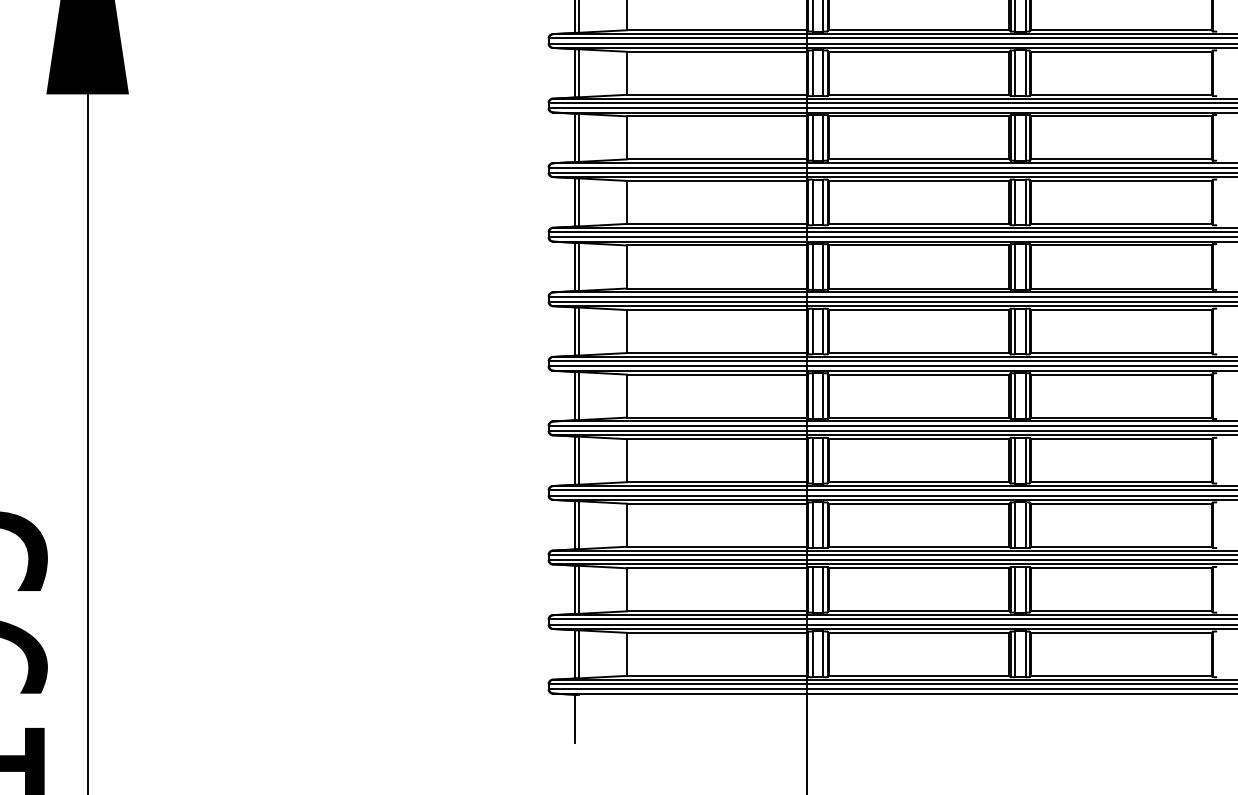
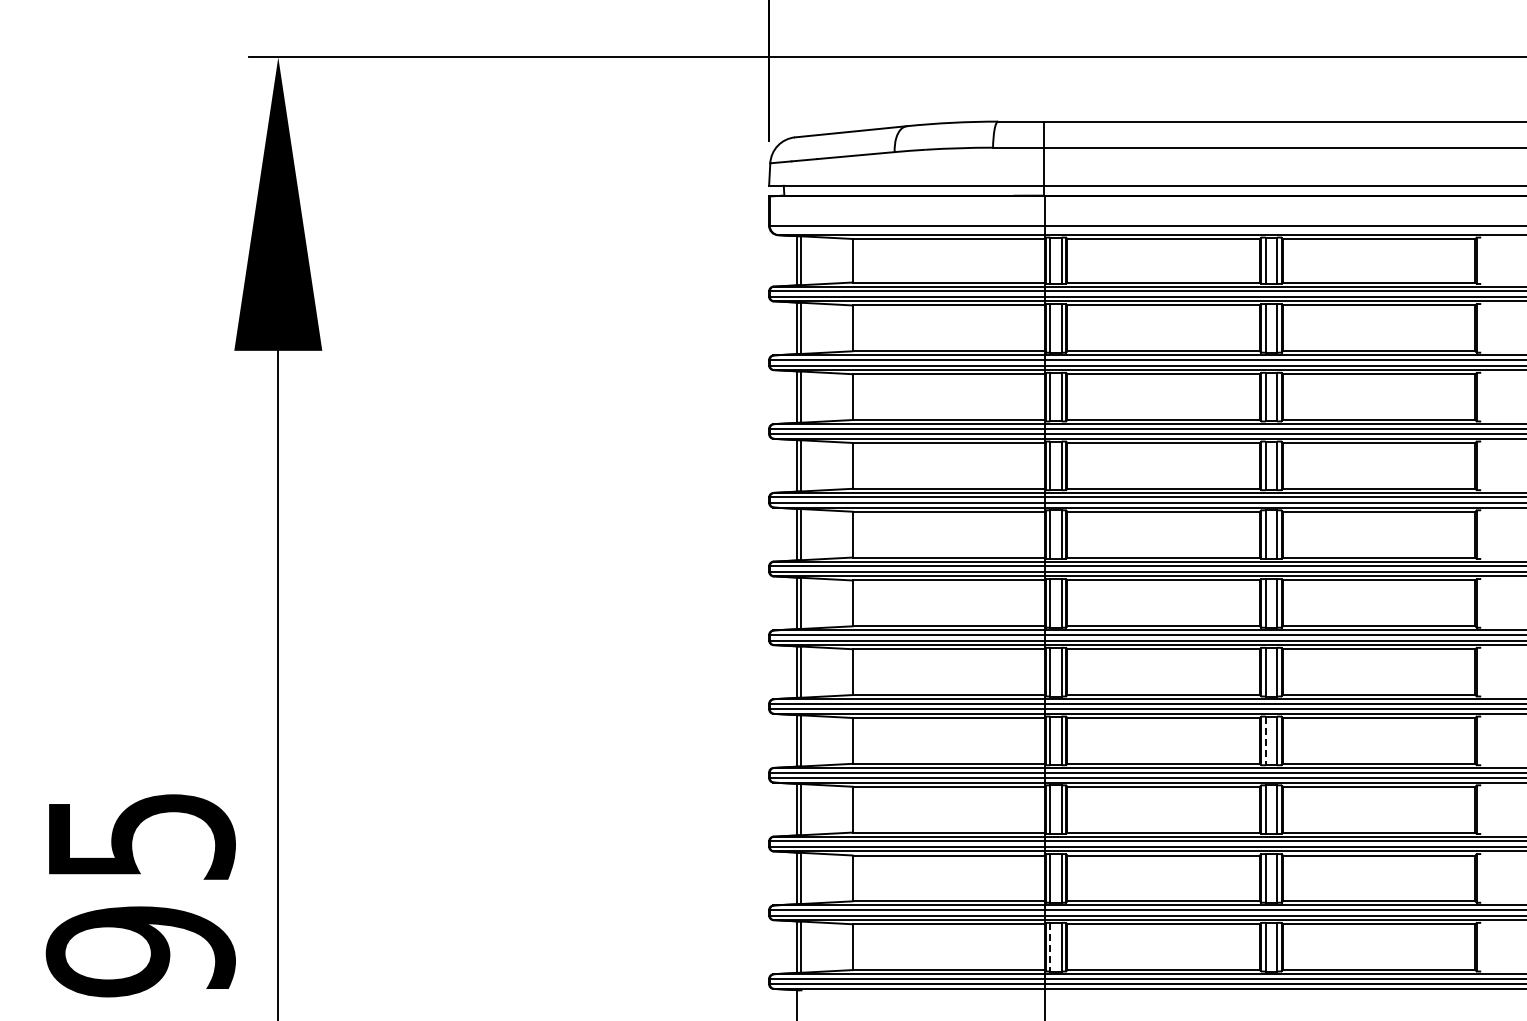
line: (1014, 461) -> (1265, 741), solid -> dashed
line: (812, 654) -> (1050, 947), solid -> dashed

